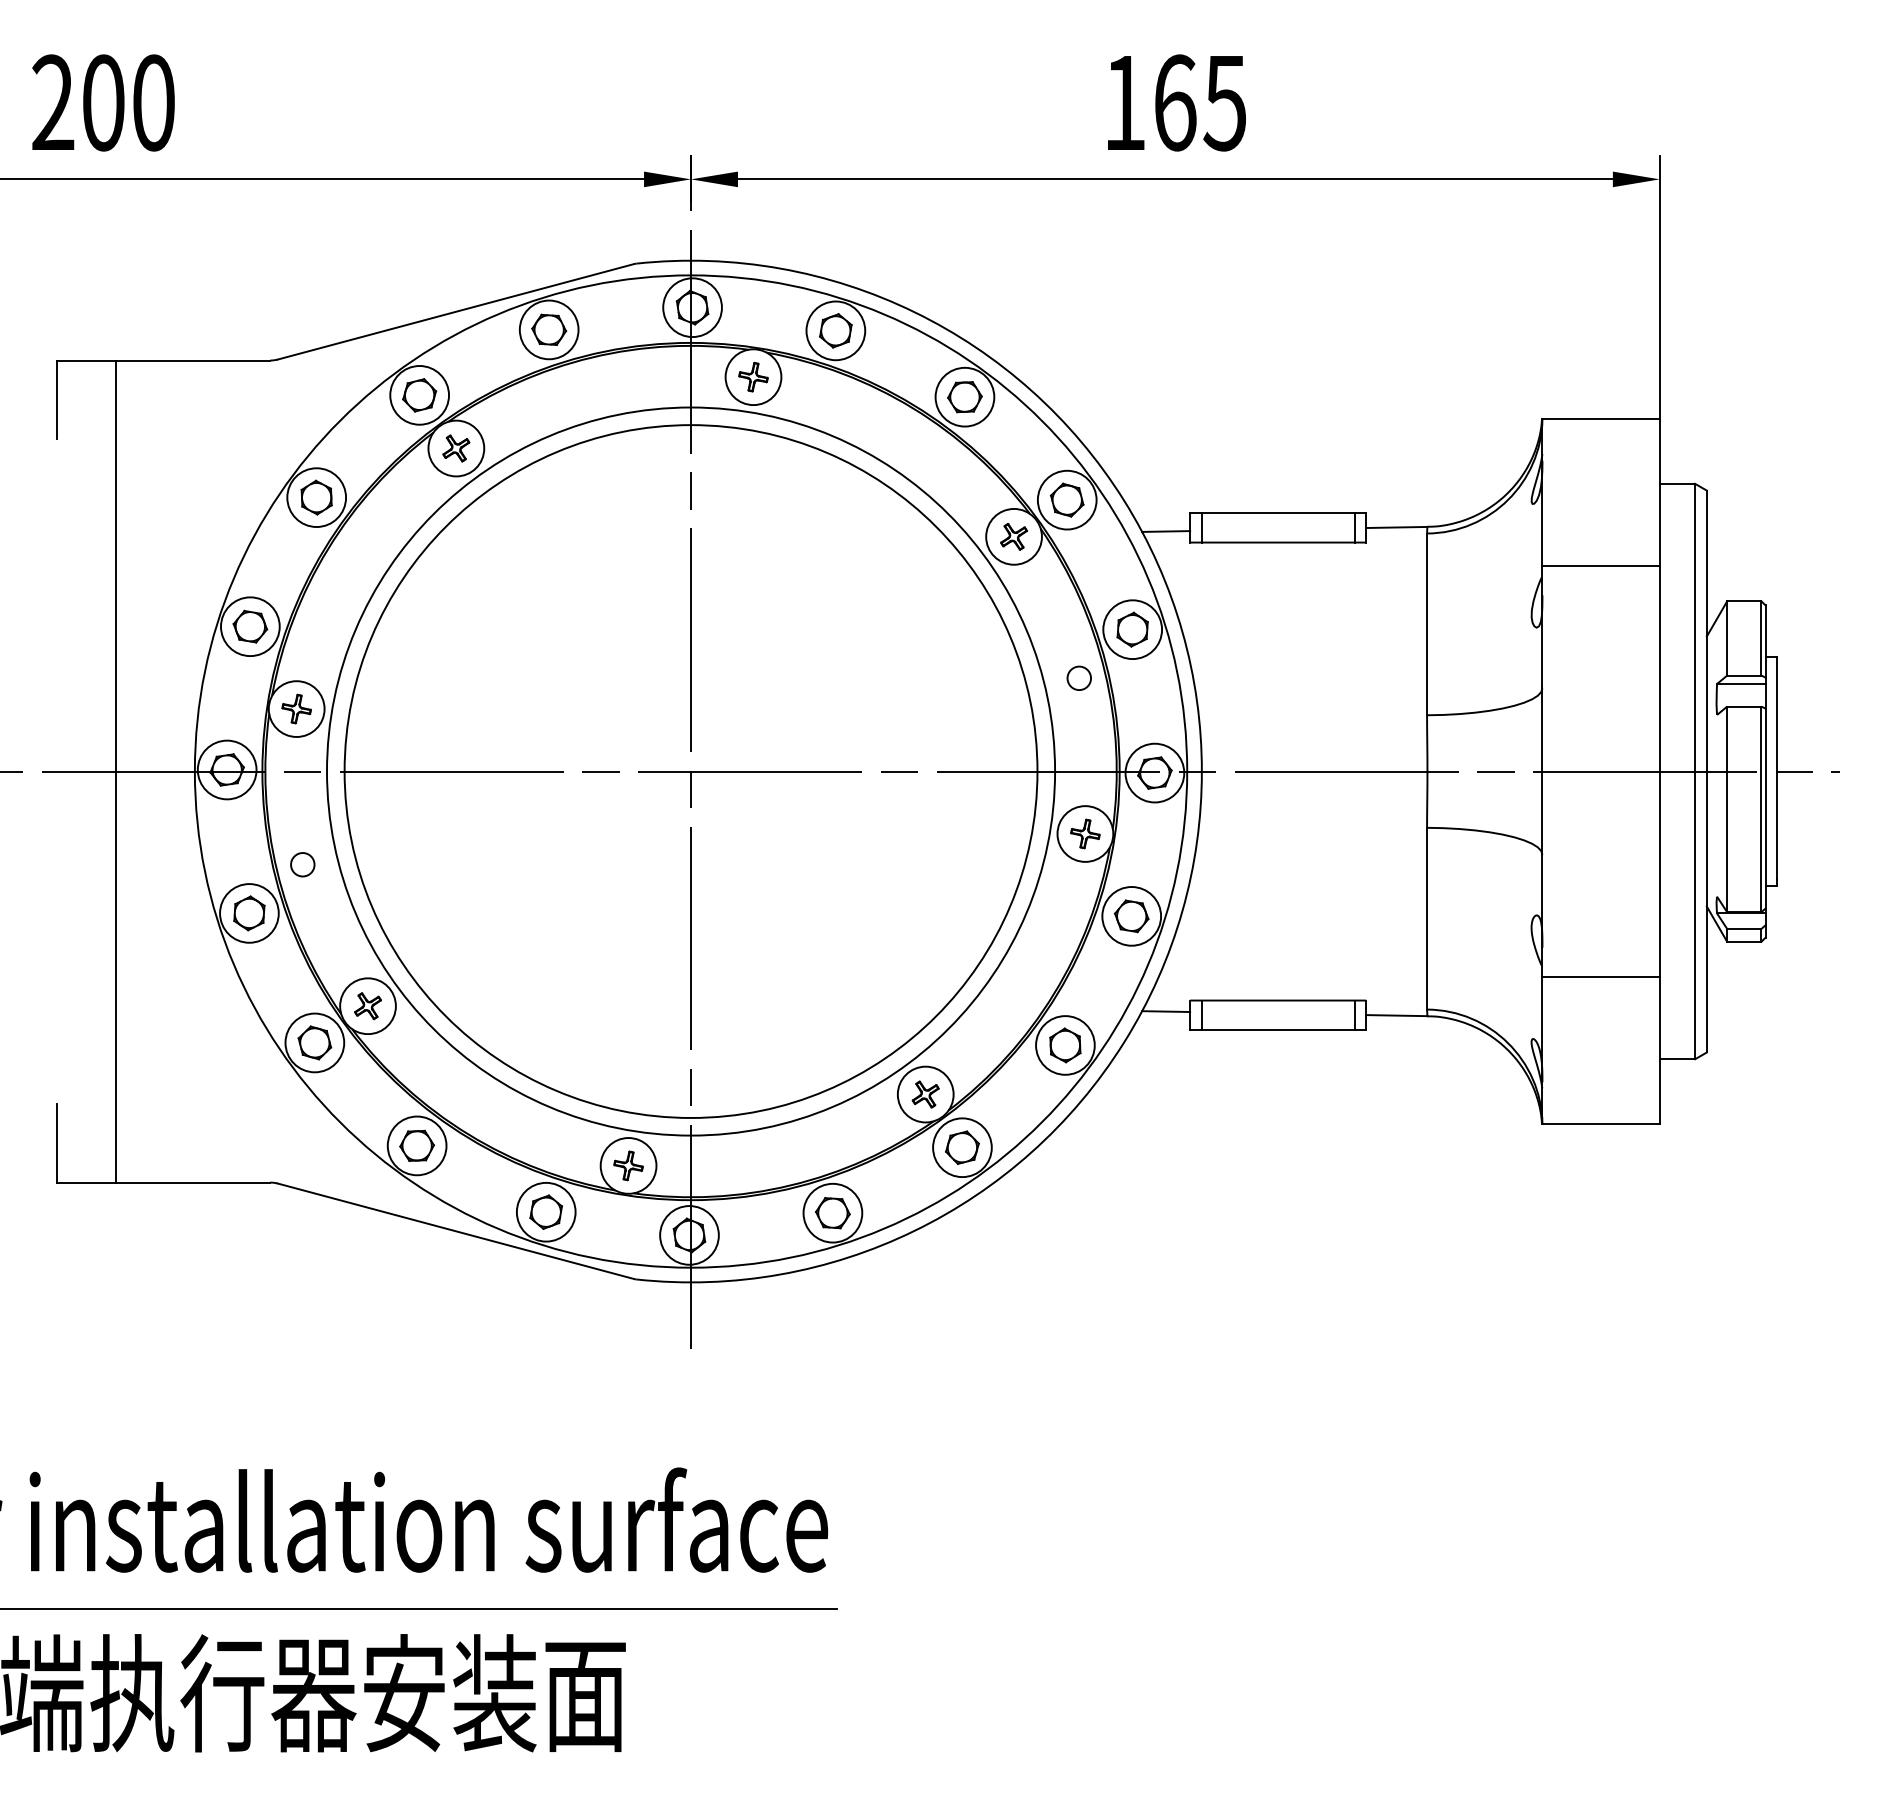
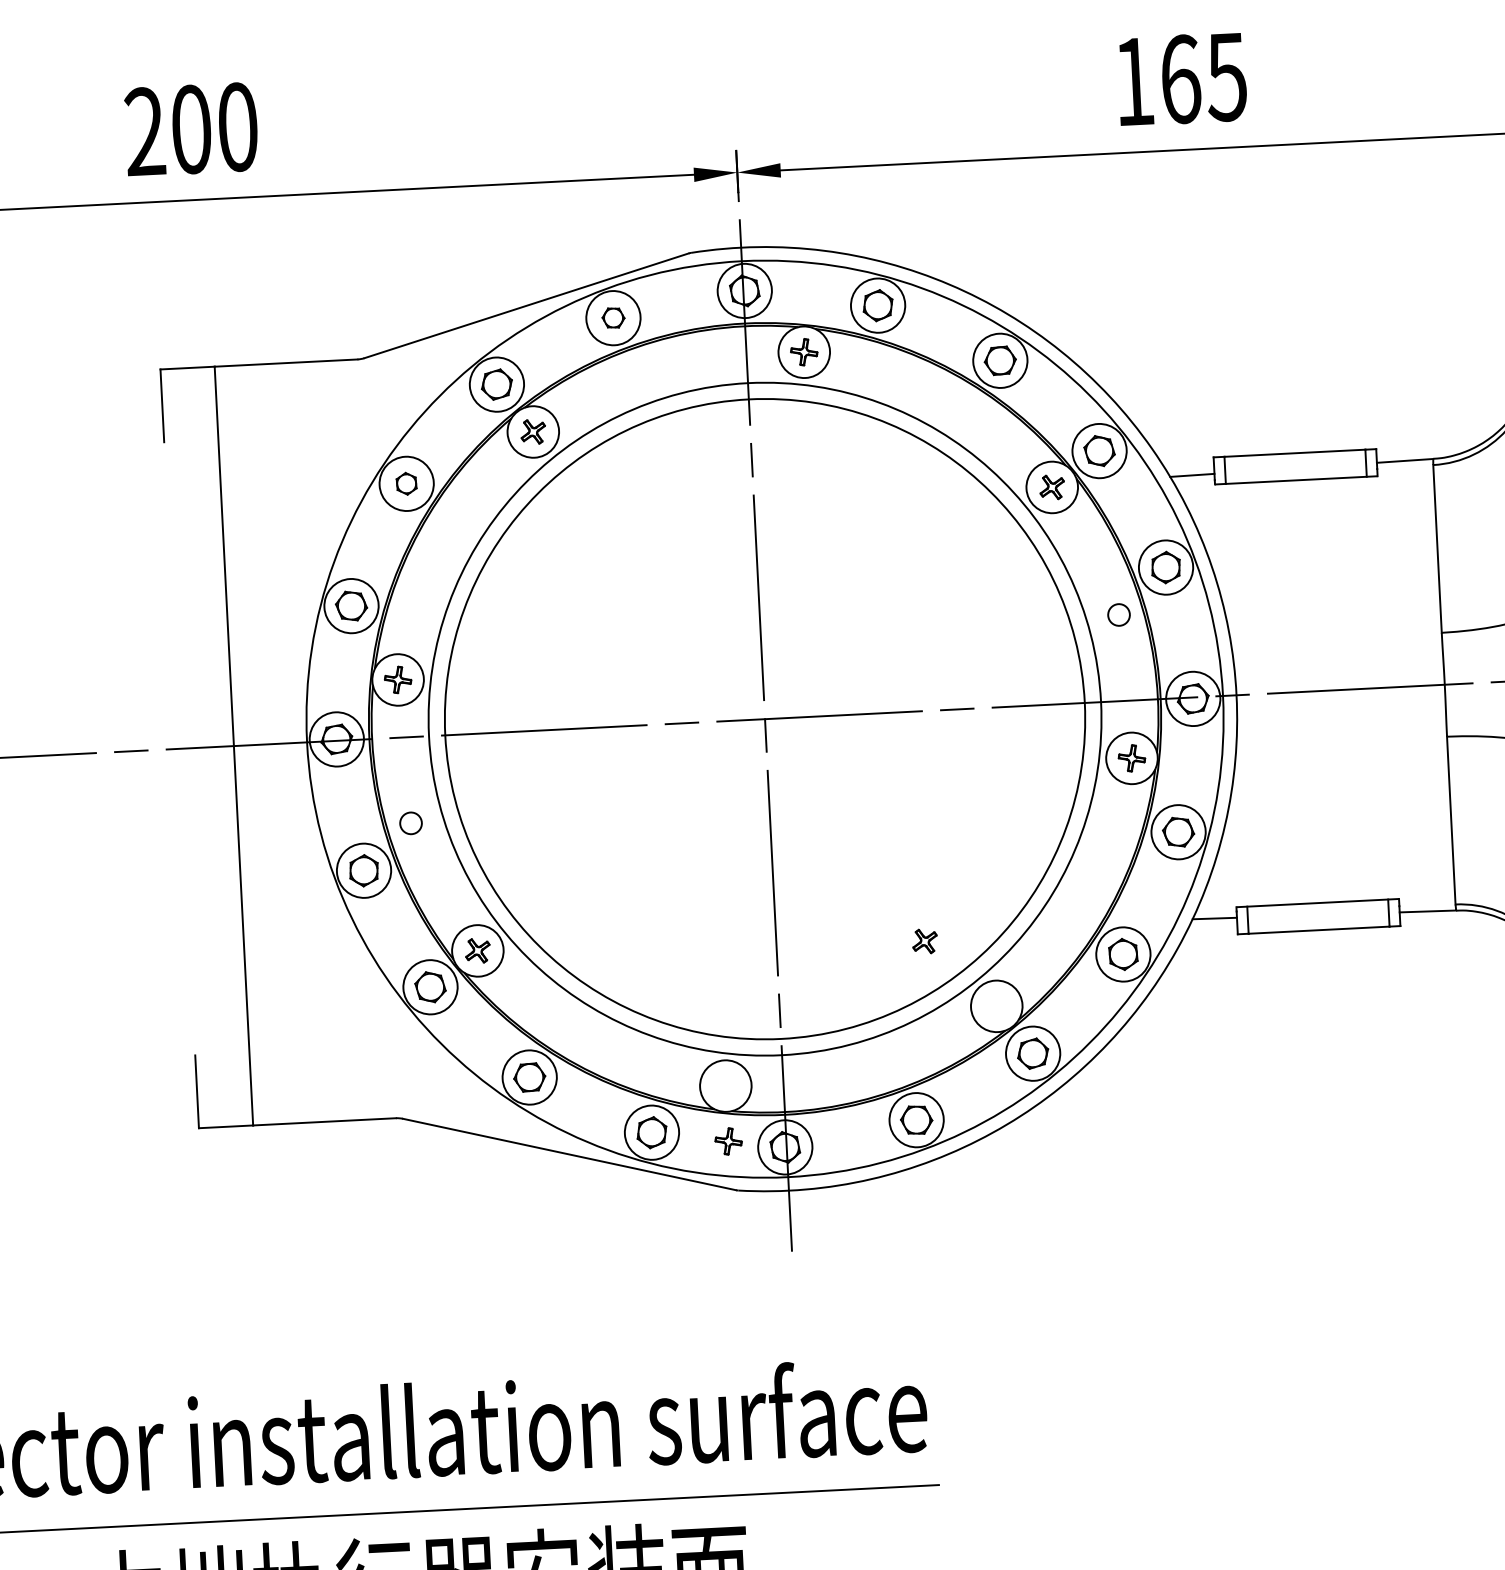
part: (549, 329) -> (613, 317), size x0.7
part: (316, 497) -> (406, 483), size x0.7
part: (925, 1094) -> (924, 941), moved
part: (628, 1165) -> (728, 1141), moved

